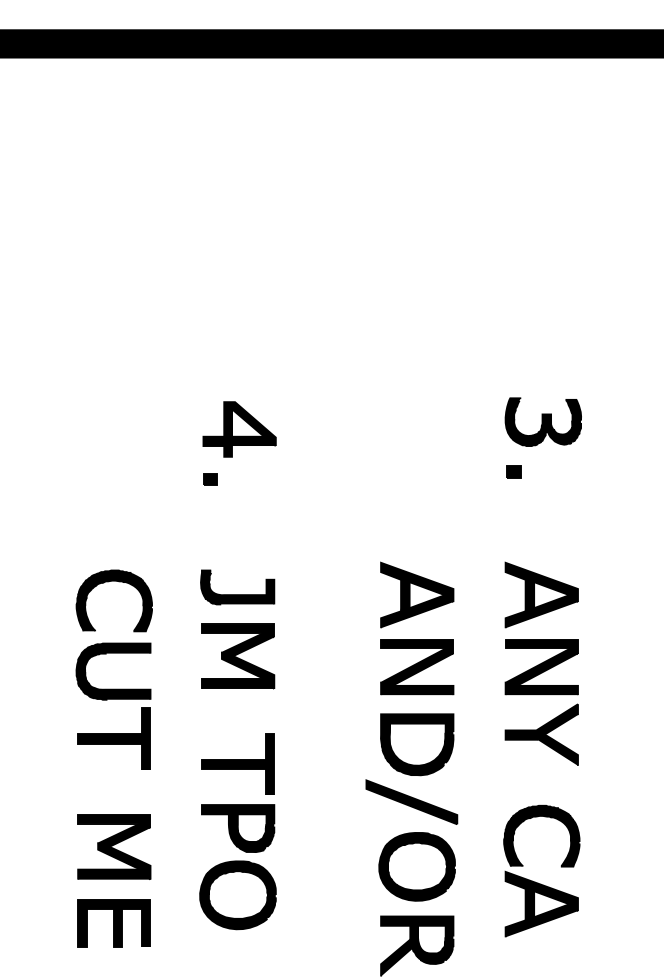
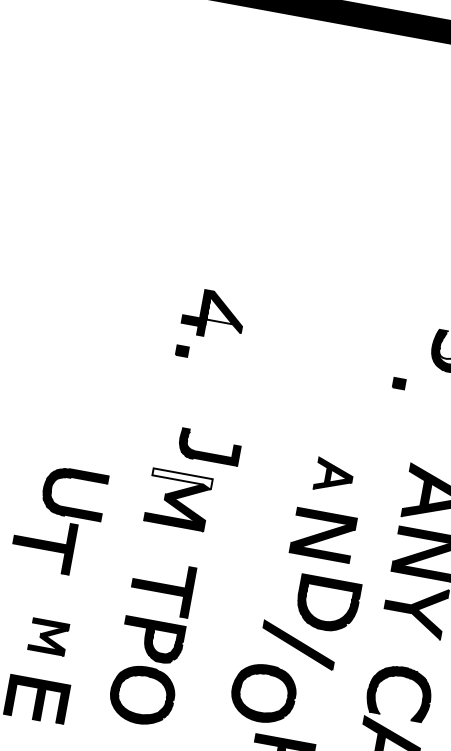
fill: (253, 427) -> (225, 315), removed
part: (513, 471) -> (398, 383), moved
part: (108, 582) -> (83, 420), removed
part: (237, 594) -> (208, 453), moved
part: (417, 594) -> (334, 476), size x0.6
fill: (237, 630) -> (181, 478), removed
part: (113, 738) -> (42, 544), moved
part: (417, 744) -> (327, 604), moved
part: (114, 846) -> (48, 636), size x0.6
part: (416, 866) -> (263, 693), moved

